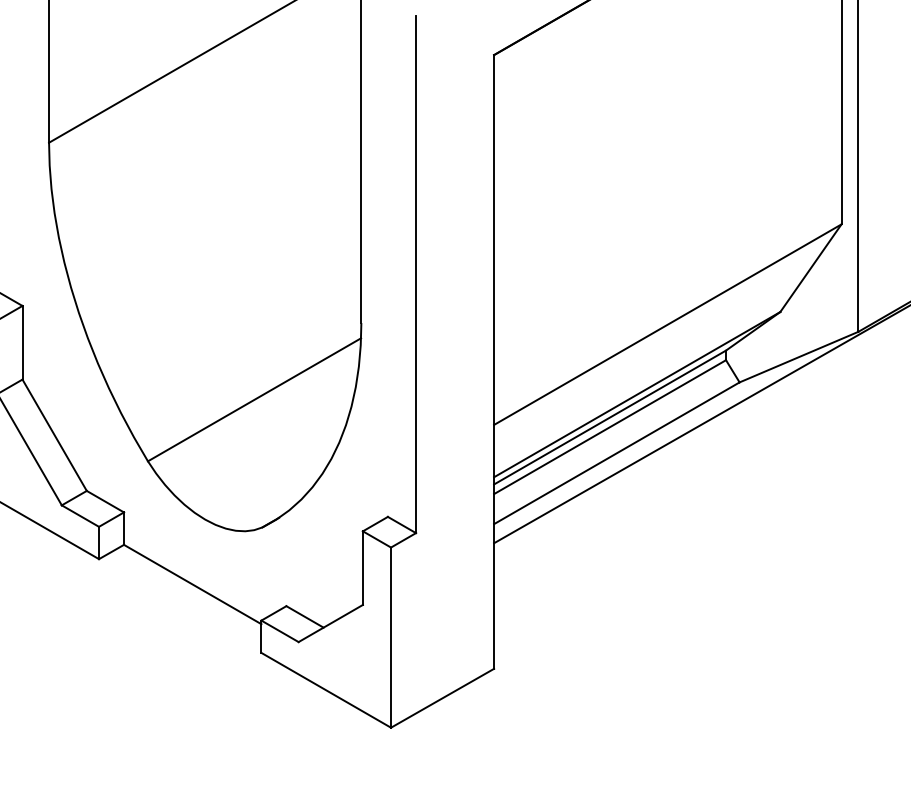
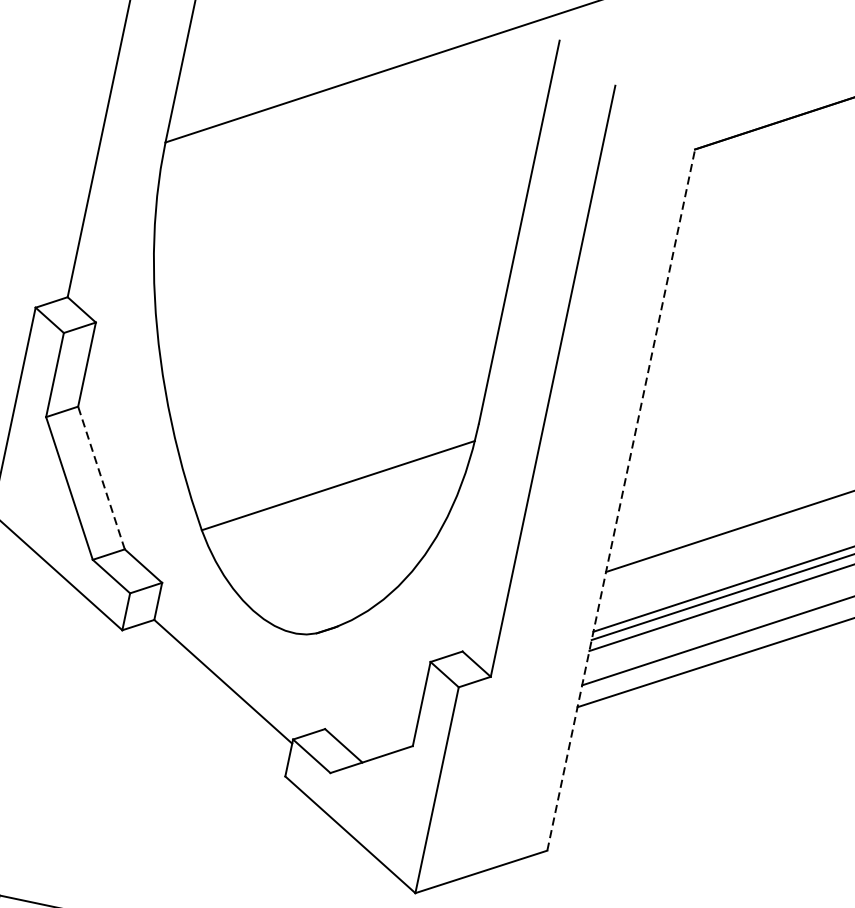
line: (494, 361) -> (621, 499), solid -> dashed
line: (54, 434) -> (101, 477), solid -> dashed

